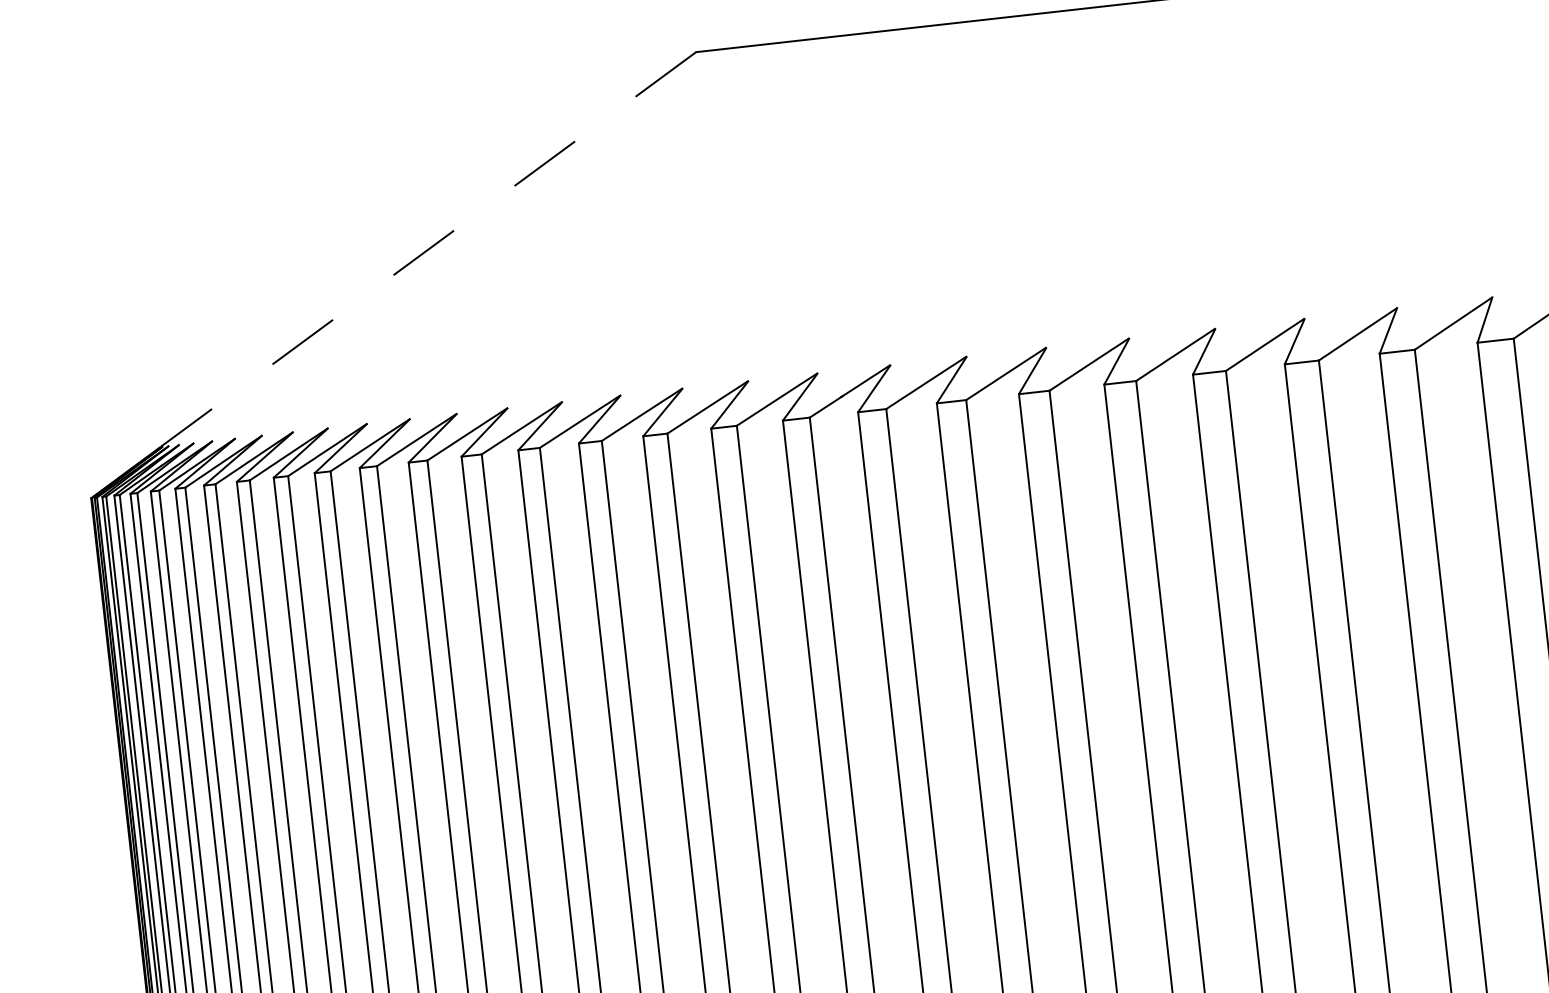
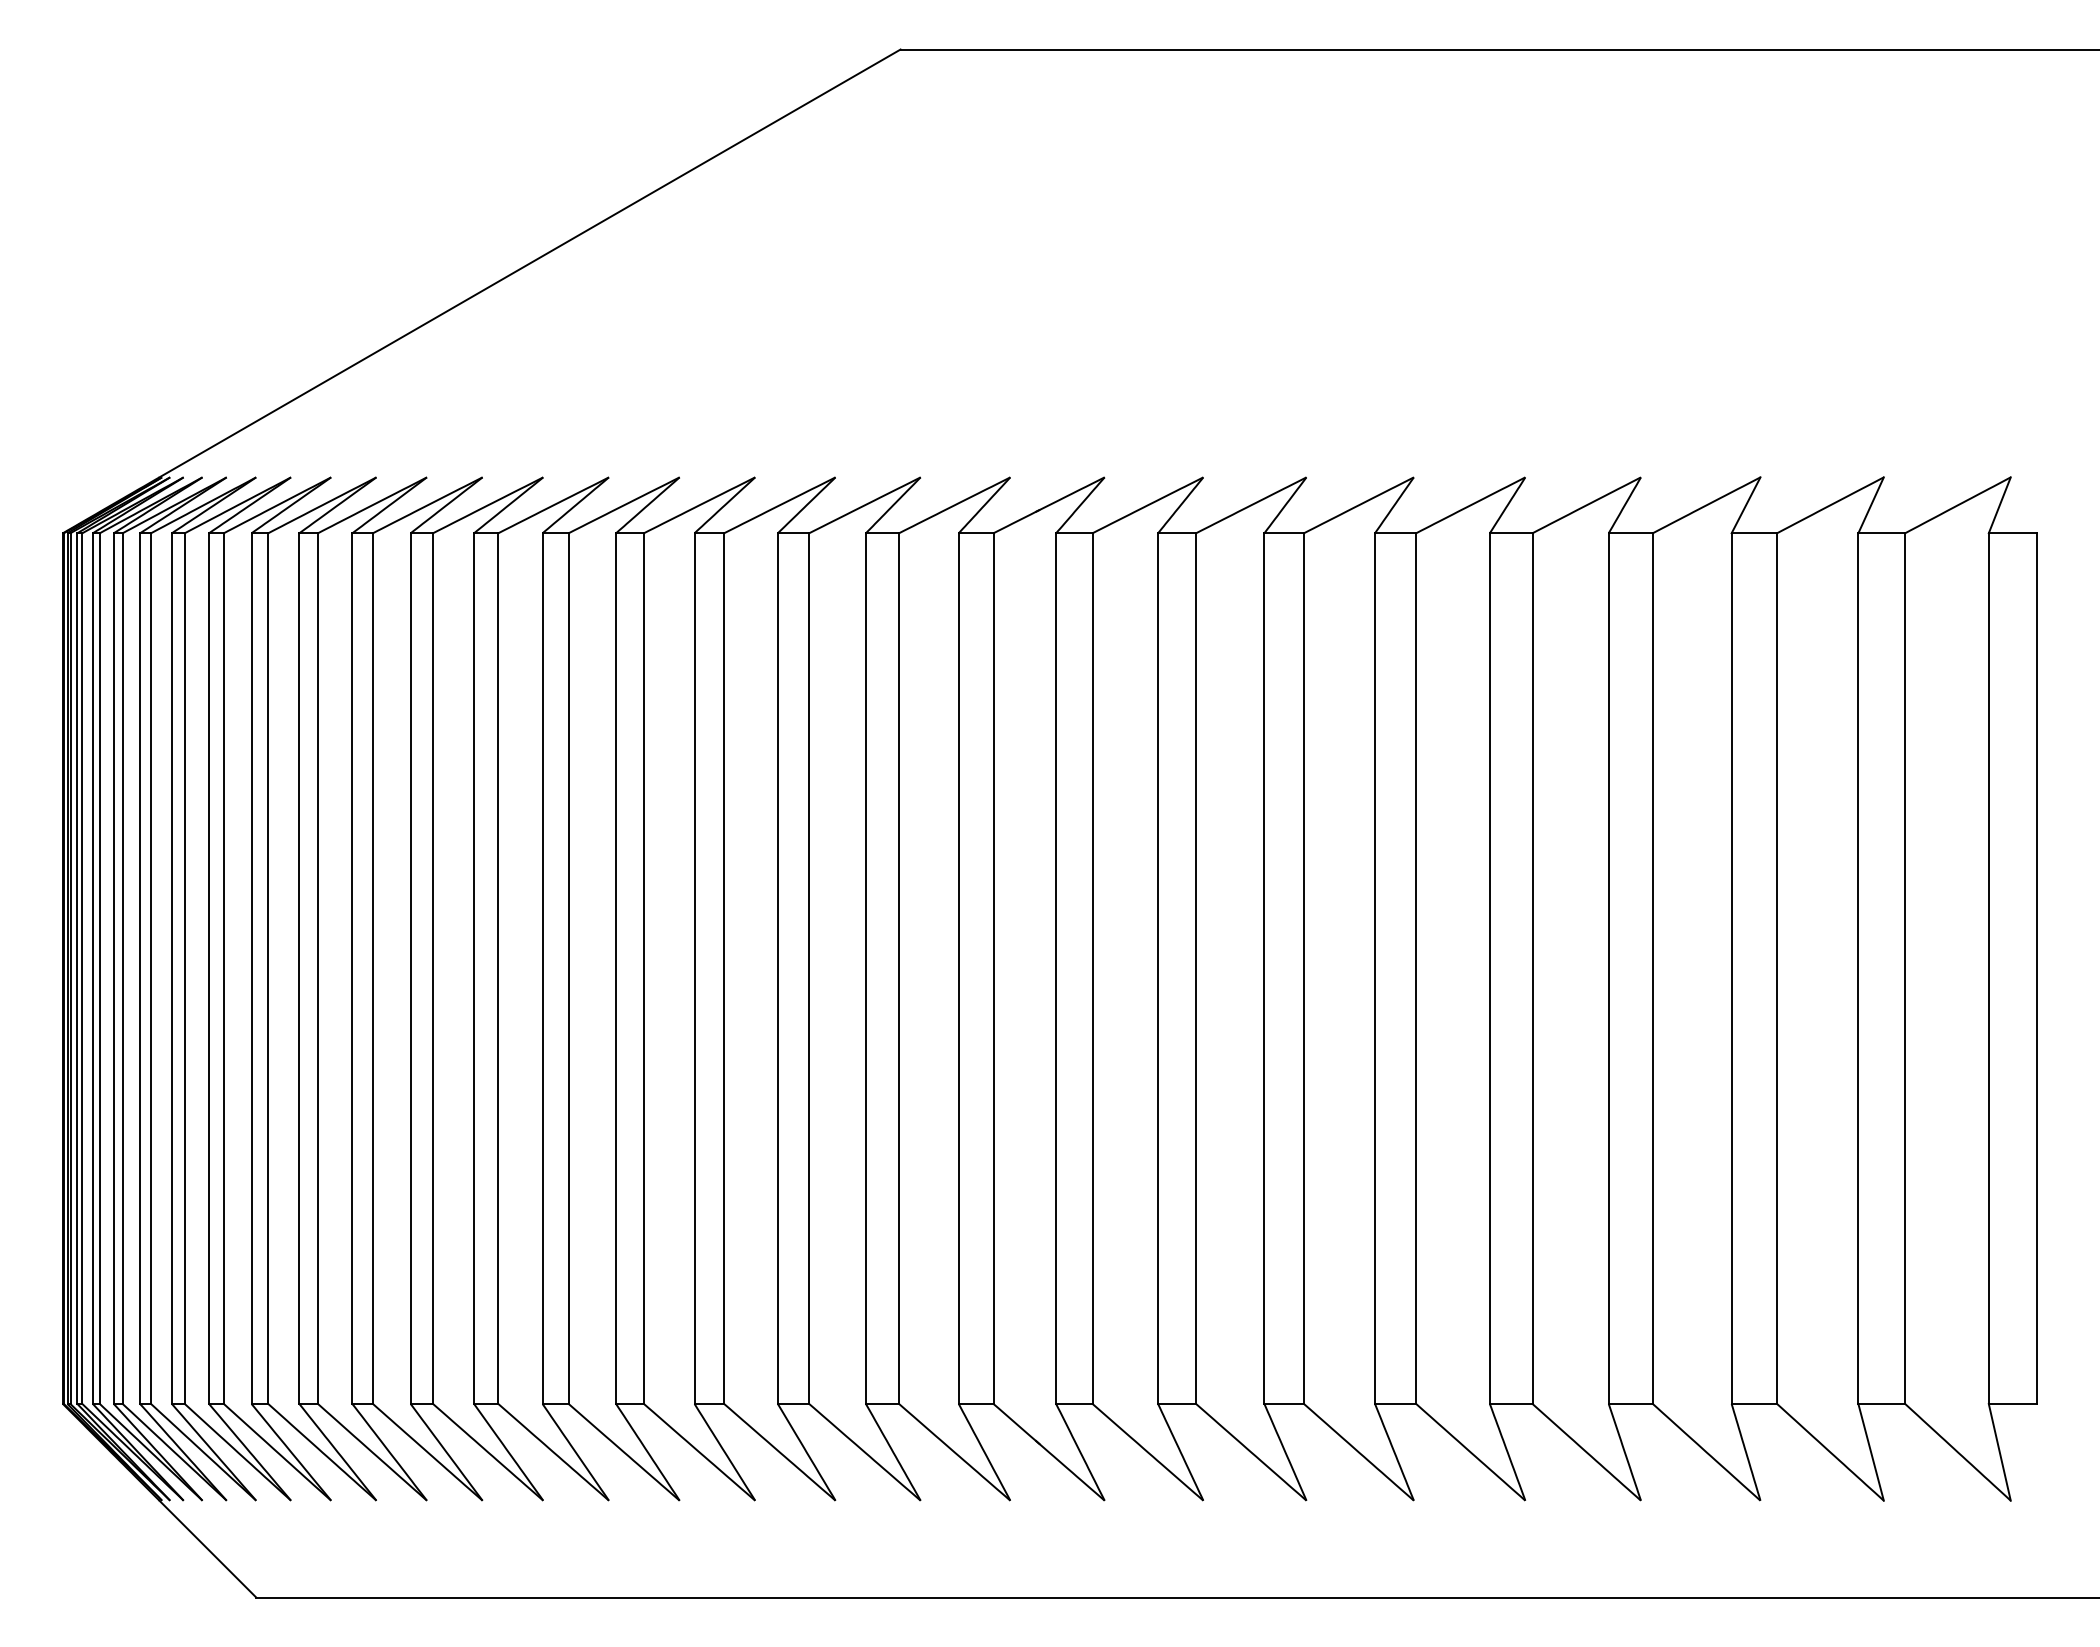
line: (428, 249) -> (530, 263), dashed -> solid

